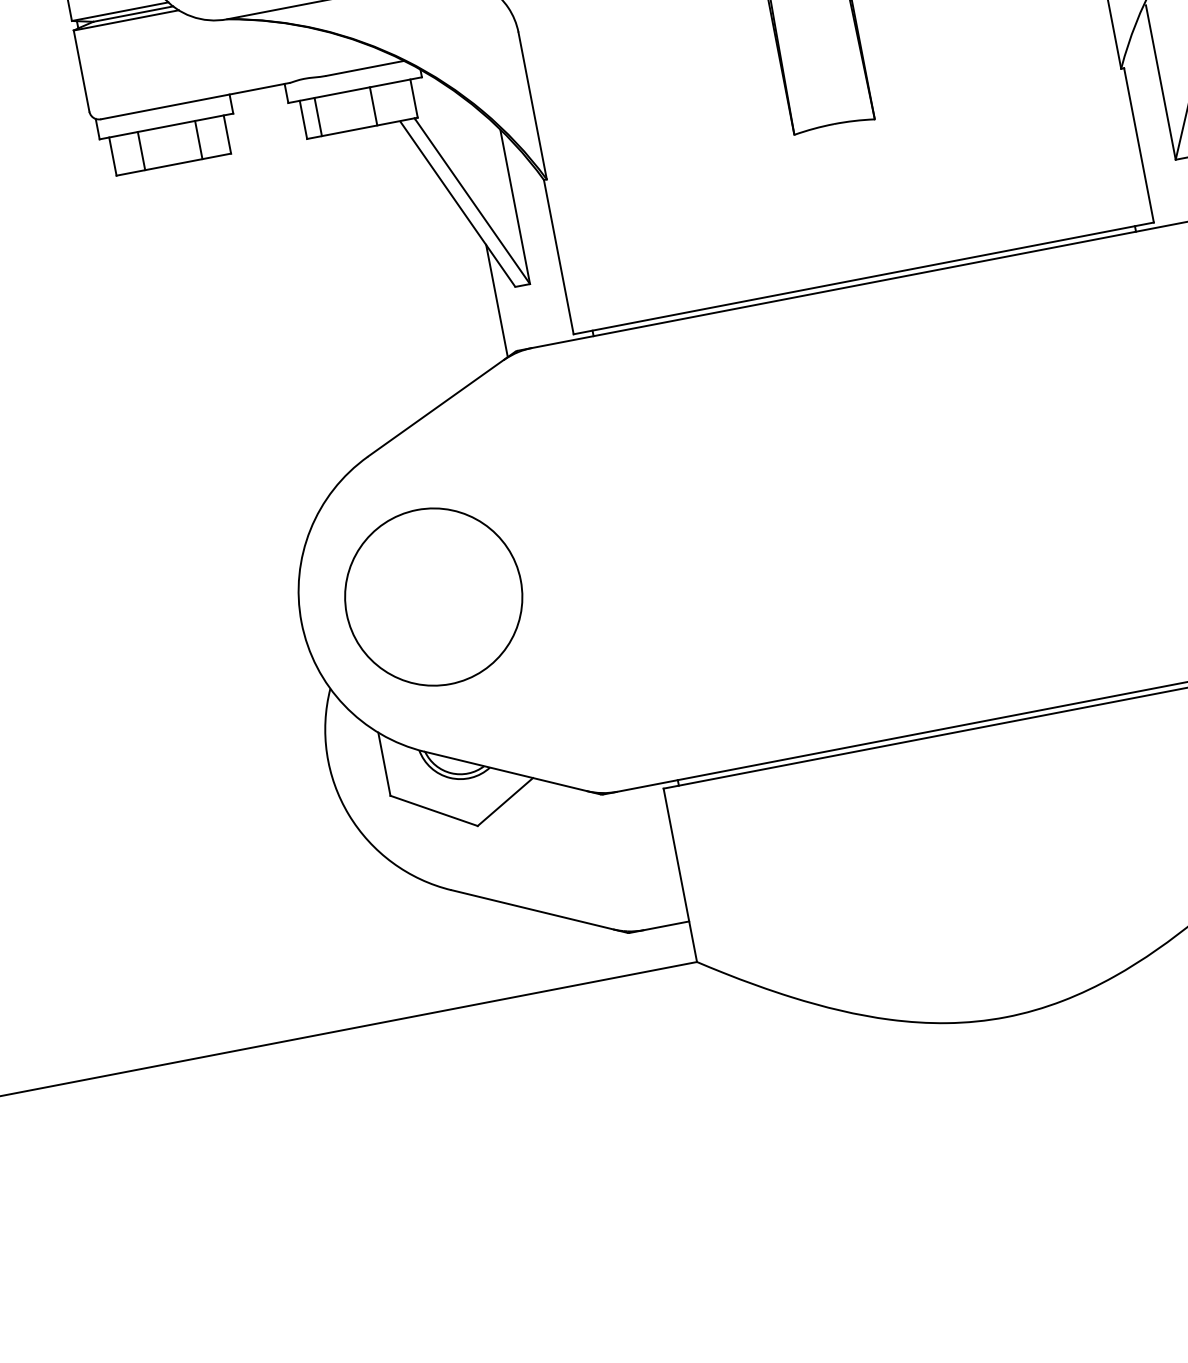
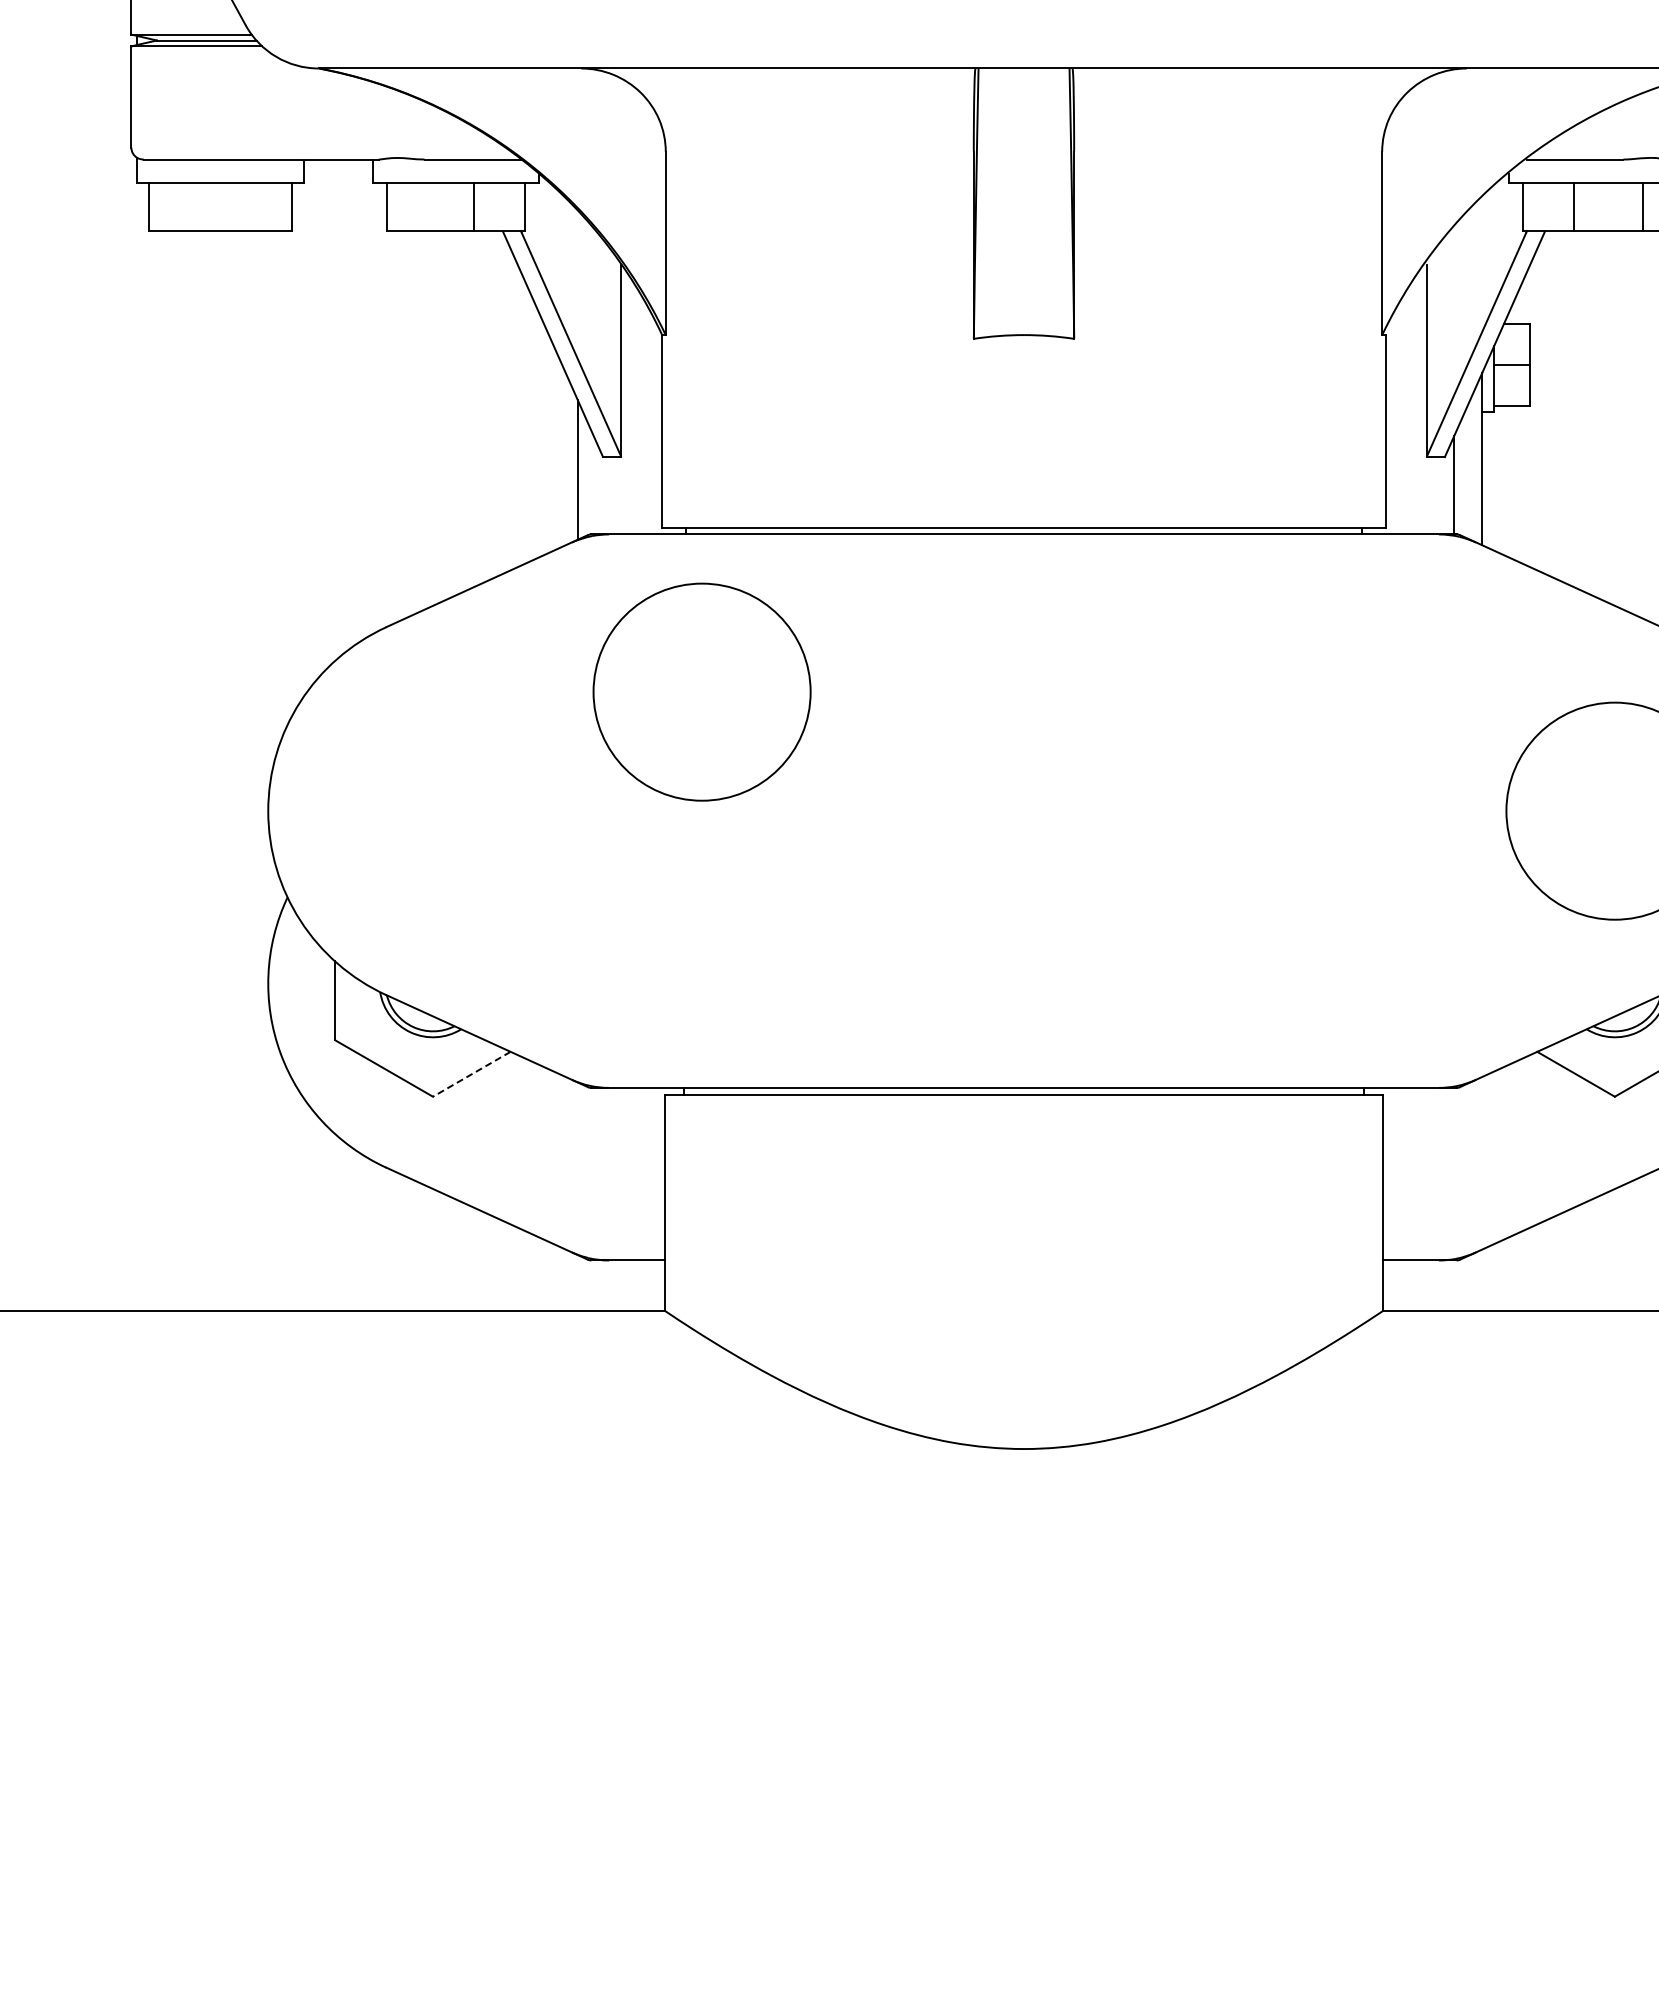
line: (318, 116) -> (405, 206), removed
line: (198, 139) -> (256, 206), removed
line: (141, 150) -> (184, 206), removed
circle: (433, 596) -> (701, 691), moved
line: (505, 802) -> (471, 1074), solid -> dashed

